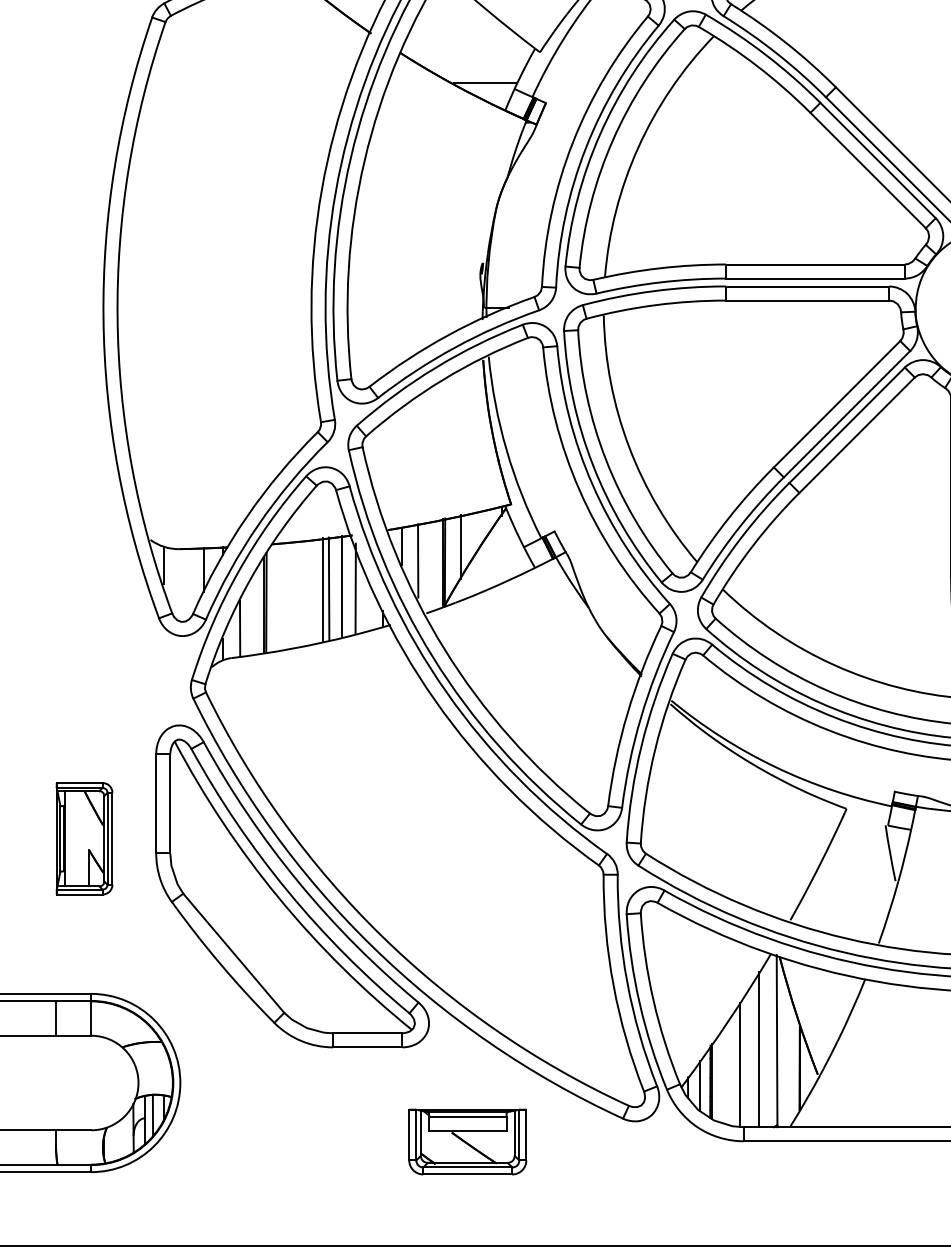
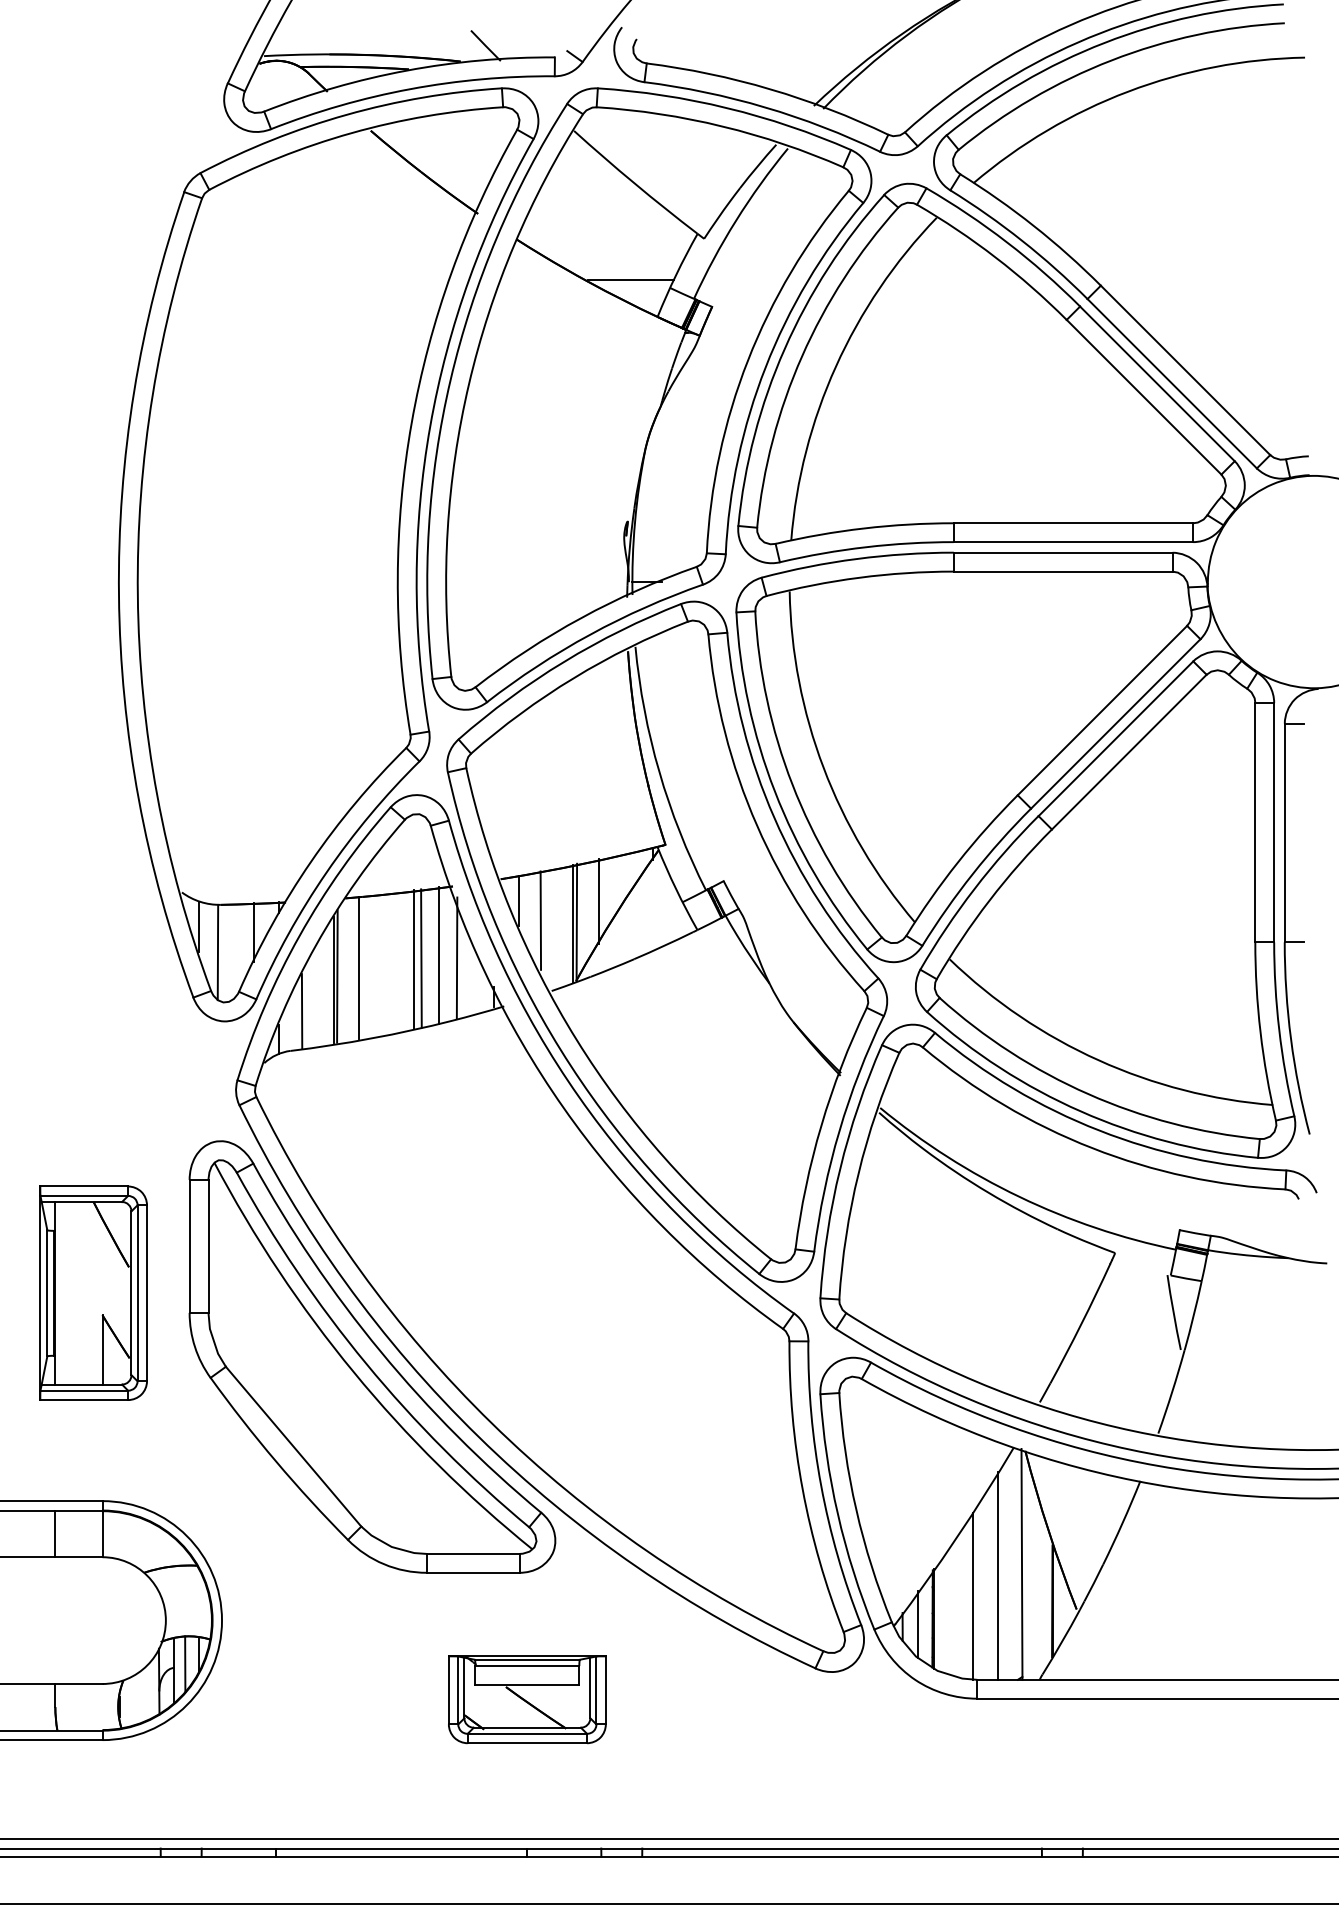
line: (177, 584) -> (217, 952), added
line: (282, 595) -> (359, 967), added
part: (84, 838) -> (93, 1292), size x1.43
part: (467, 1141) -> (527, 1699), moved

